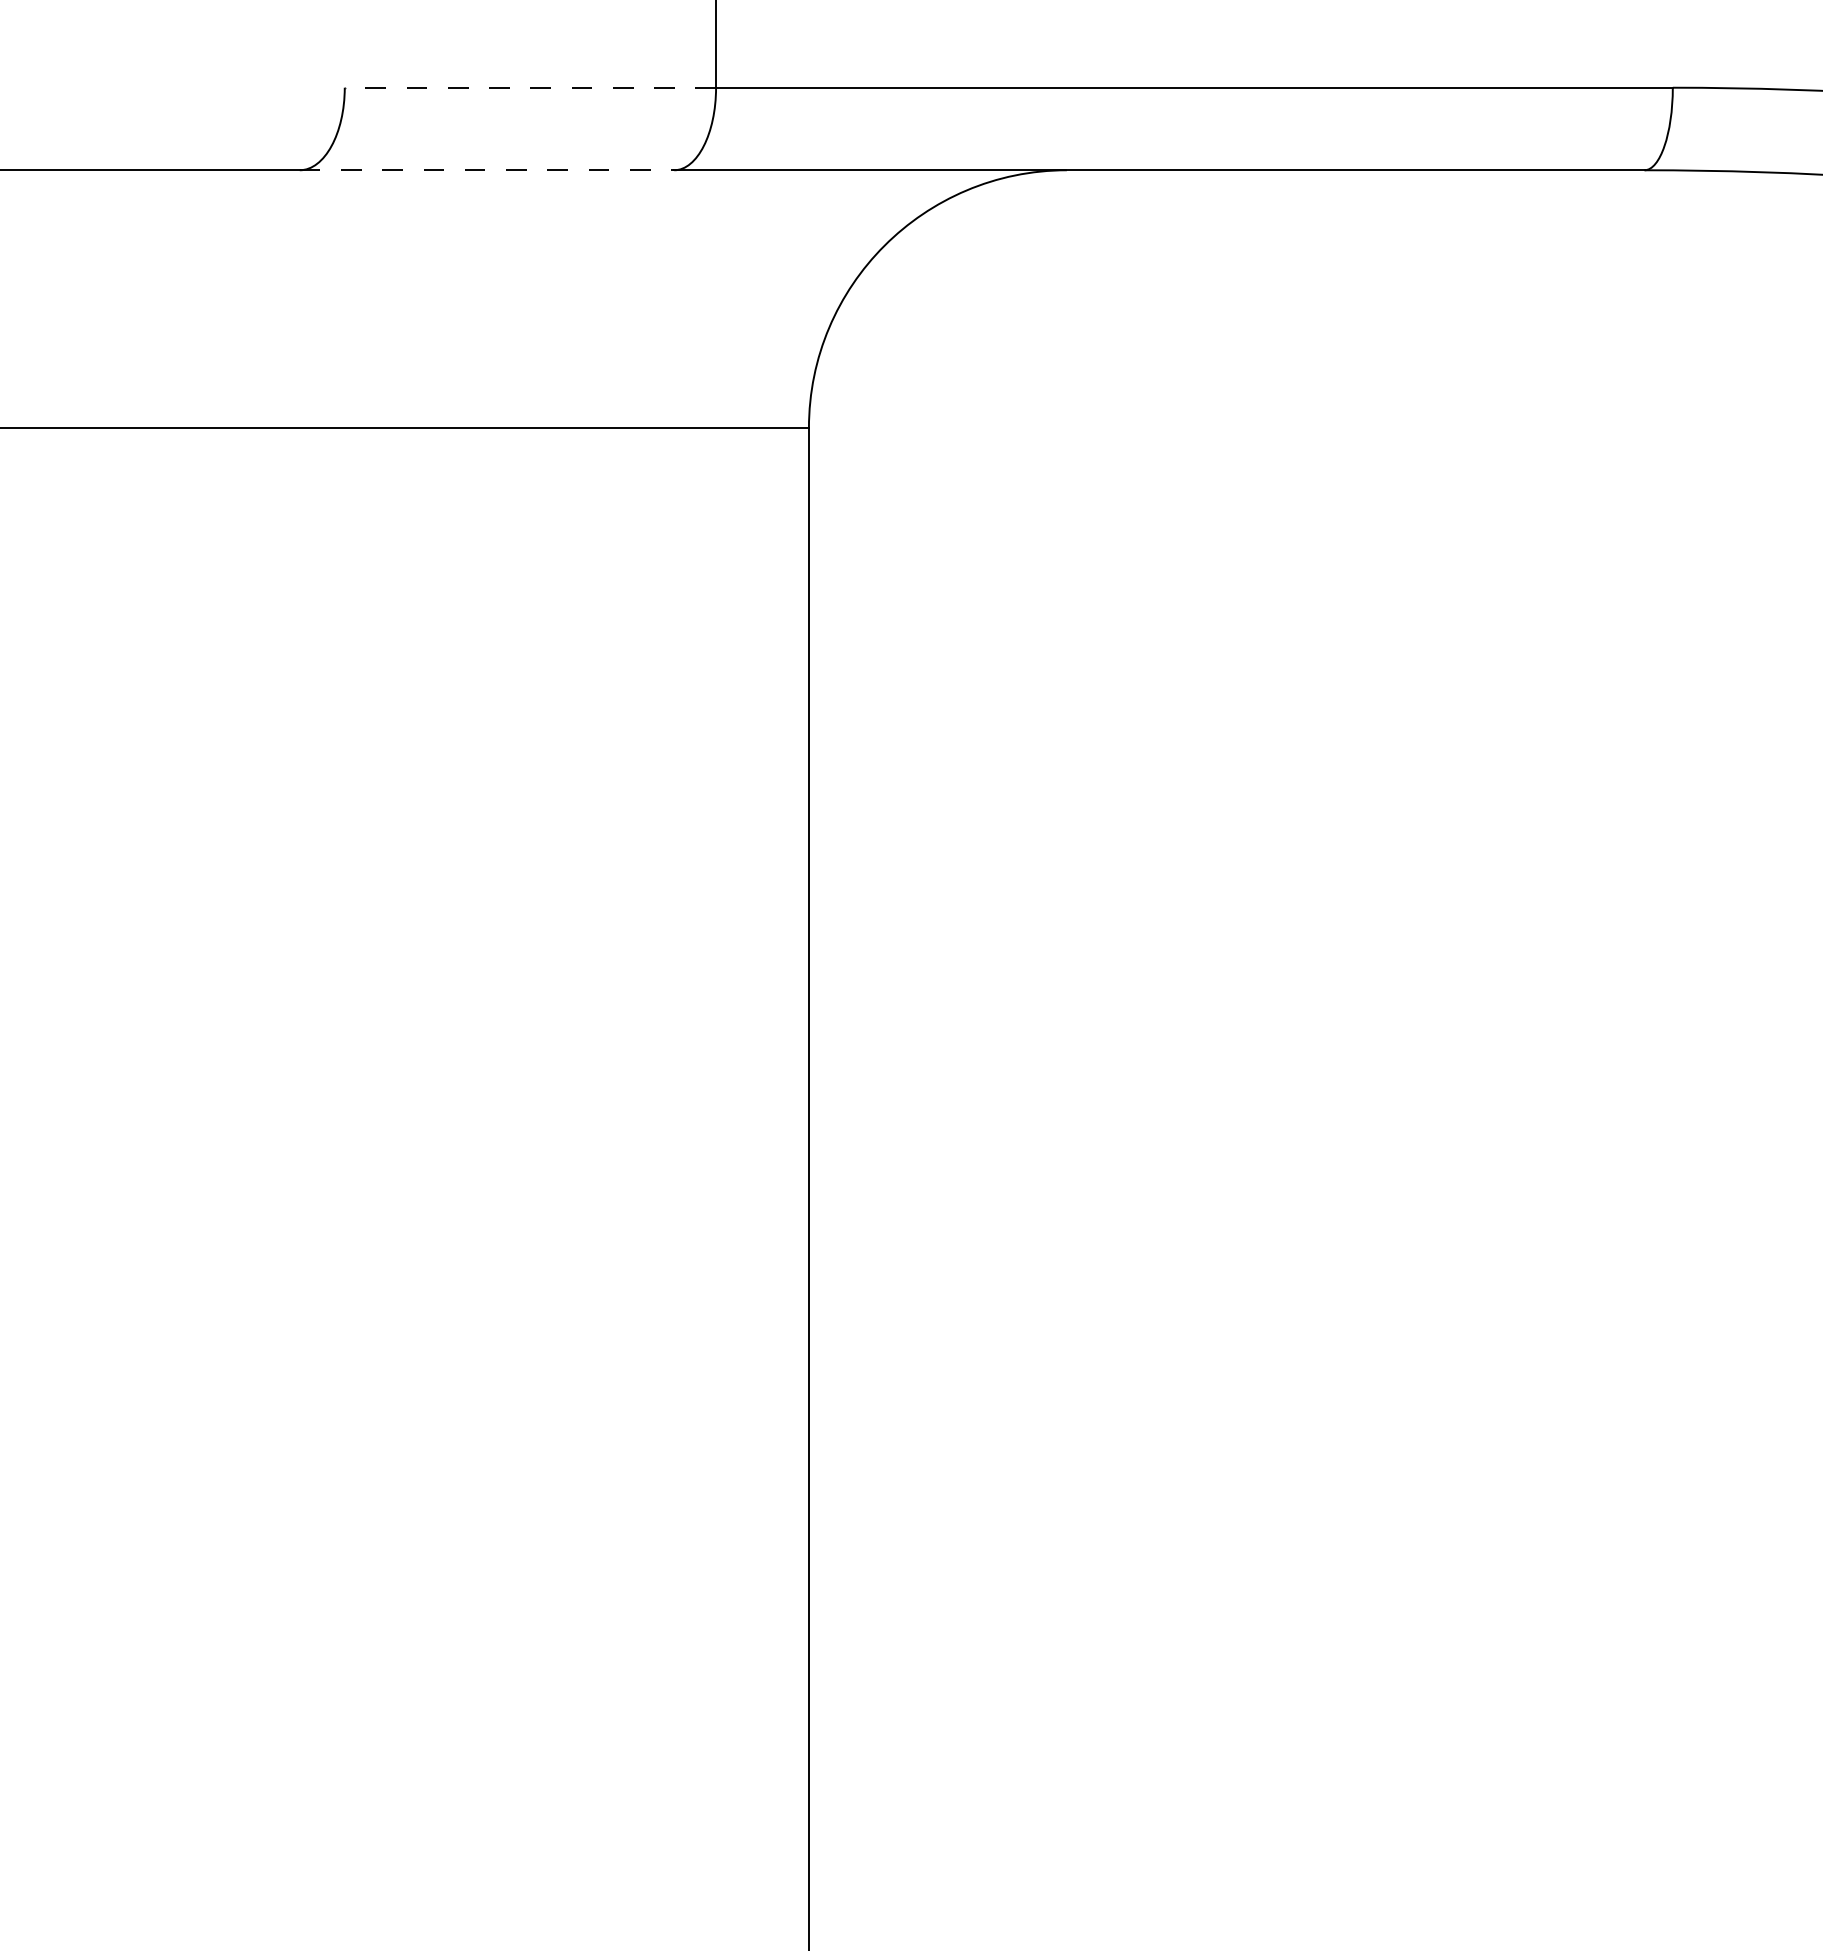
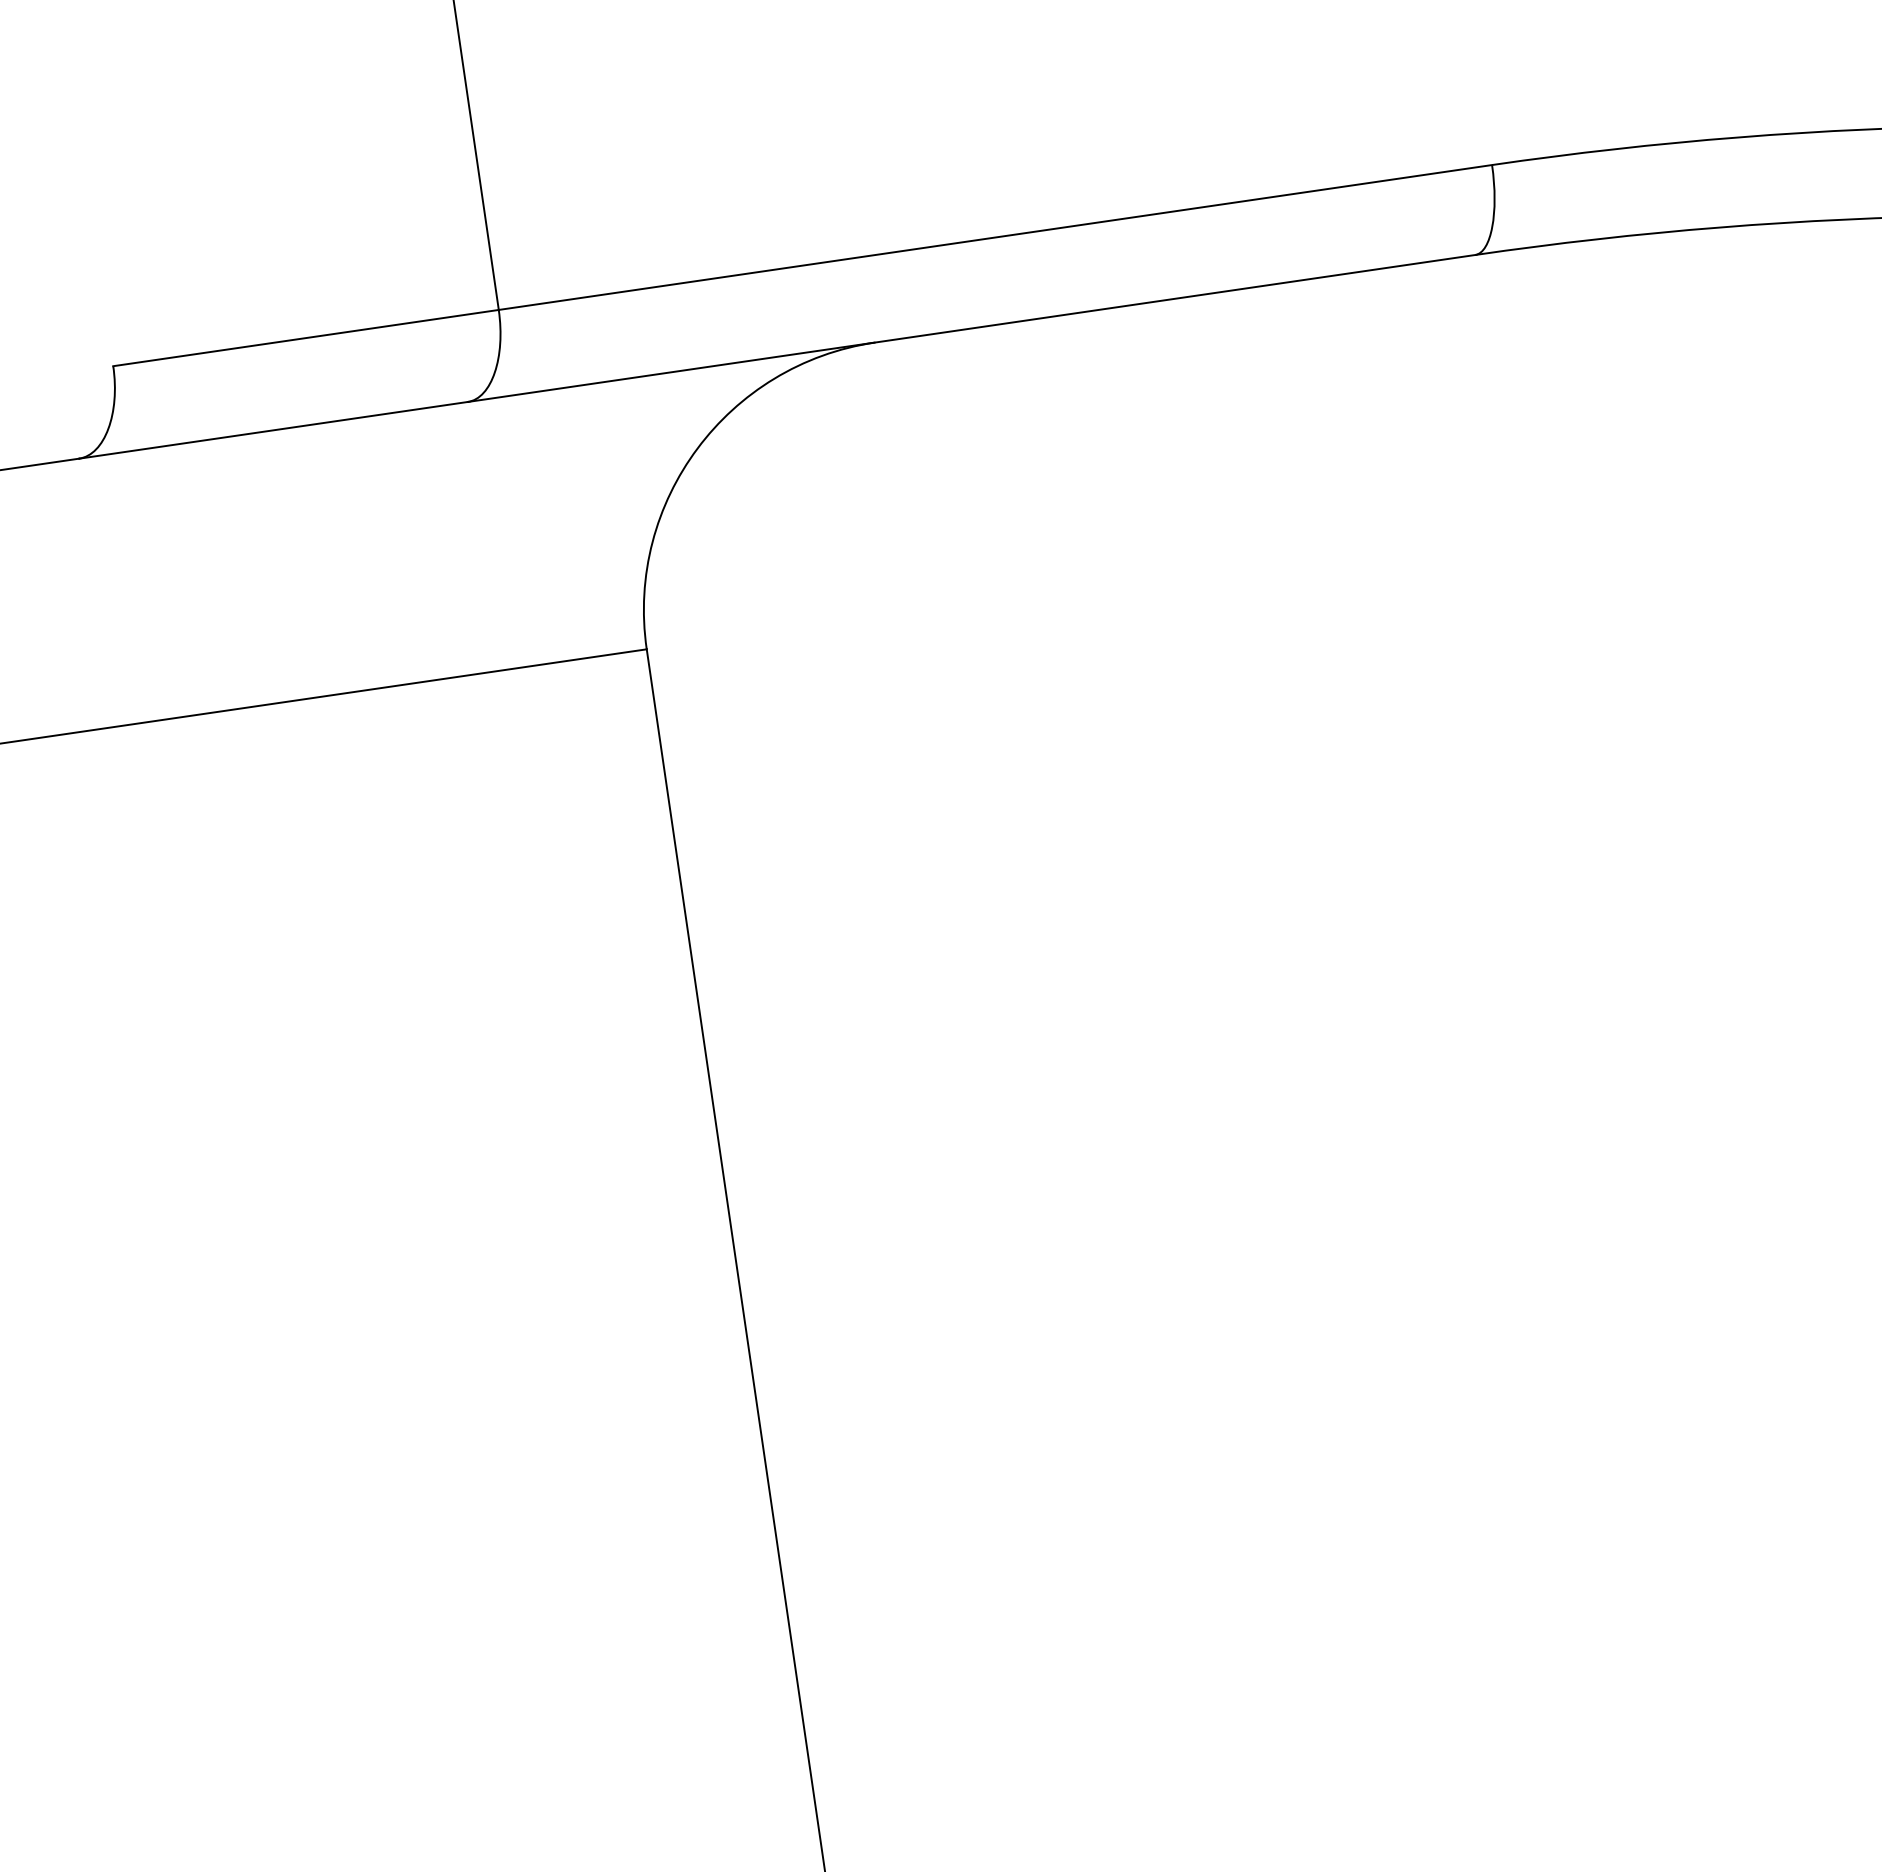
line: (530, 87) -> (306, 337), dashed -> solid
line: (487, 170) -> (273, 430), dashed -> solid

